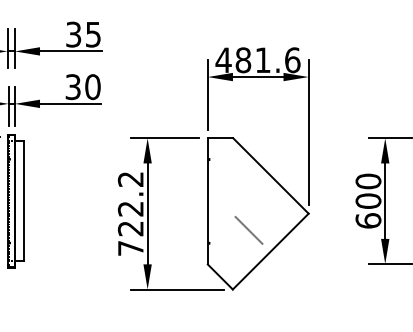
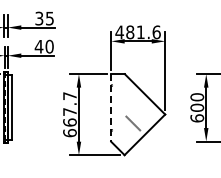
text: (72, 86) -> (38, 46), 30 -> 40
line: (208, 200) -> (111, 107), solid -> dashed
text: (129, 213) -> (69, 114), 722.2 -> 667.7

